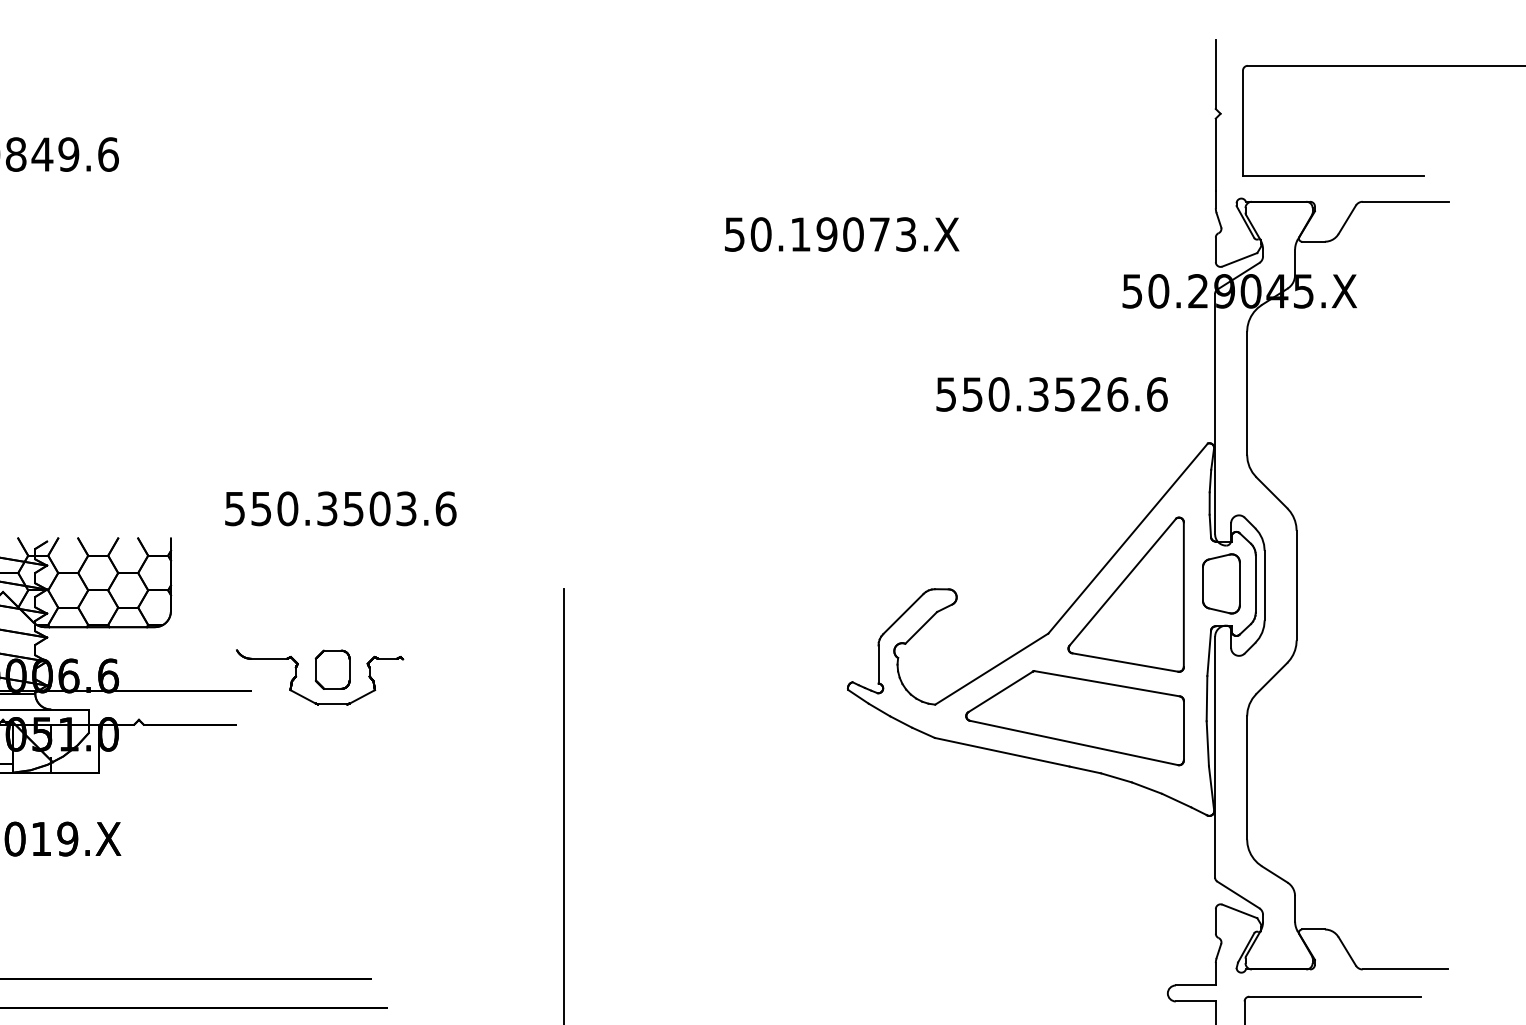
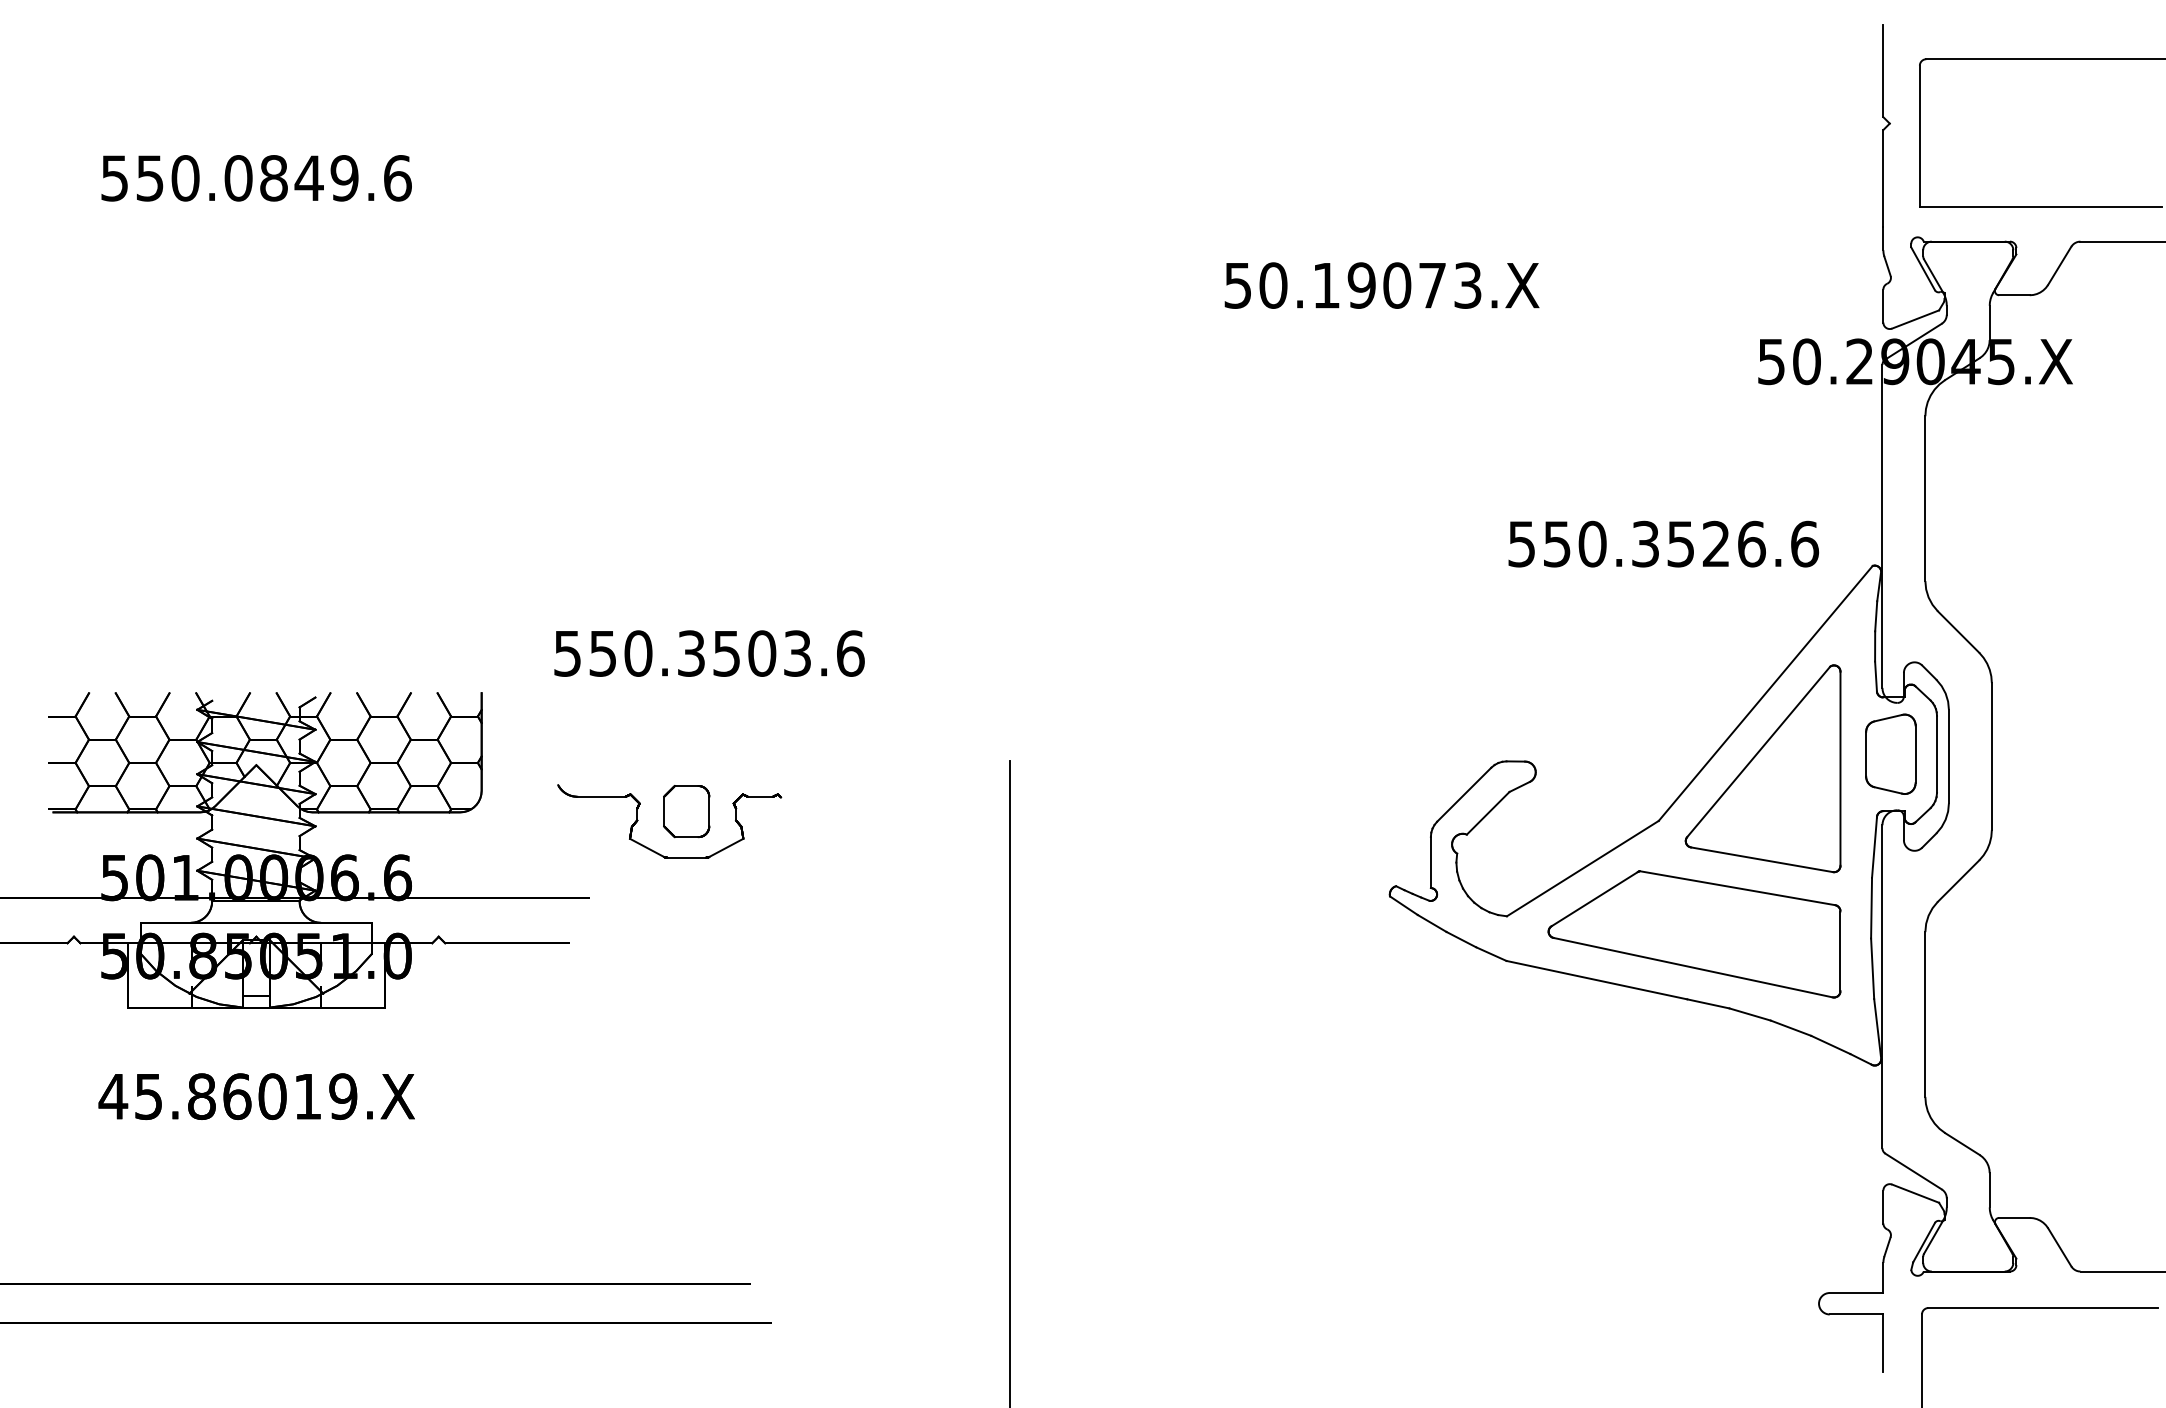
text: (1051, 393) -> (1663, 543), moved
part: (319, 677) -> (669, 821), moved

